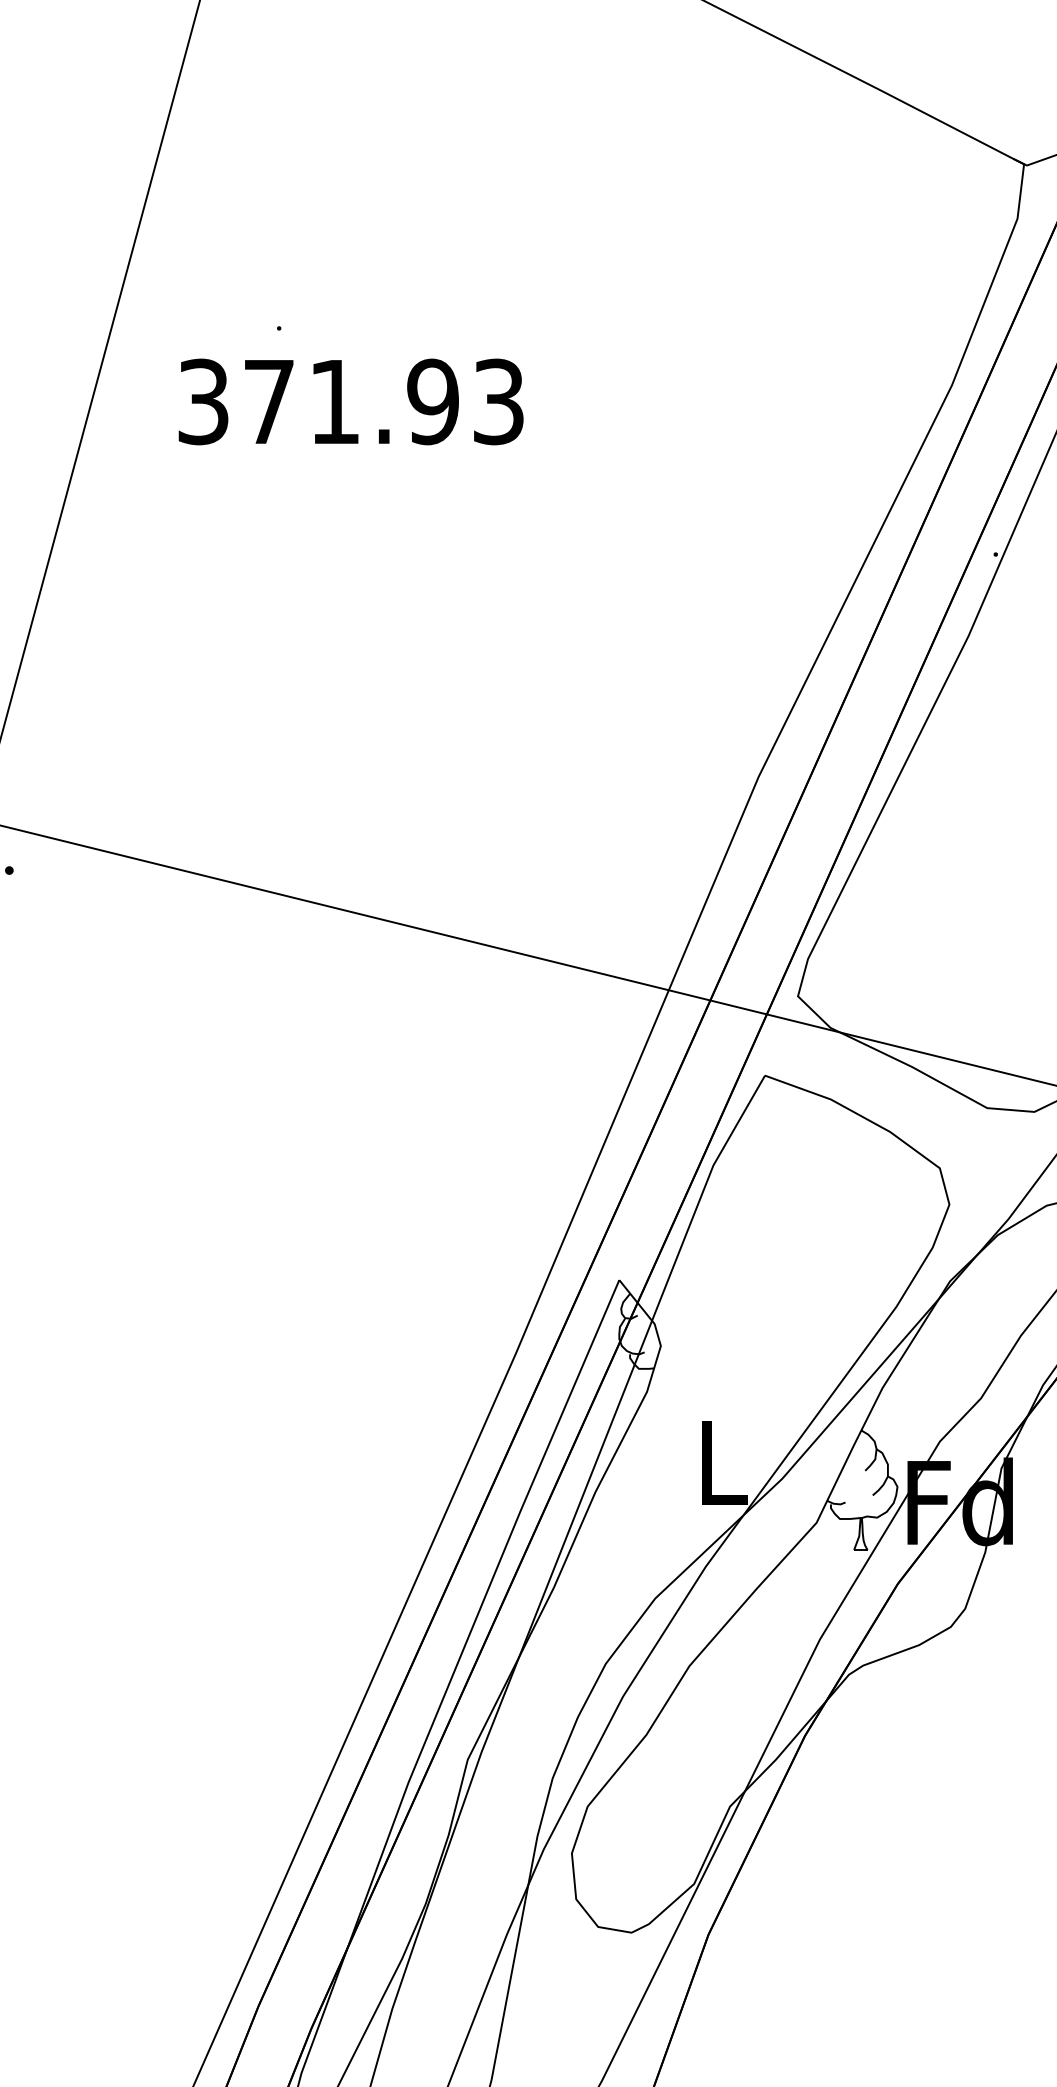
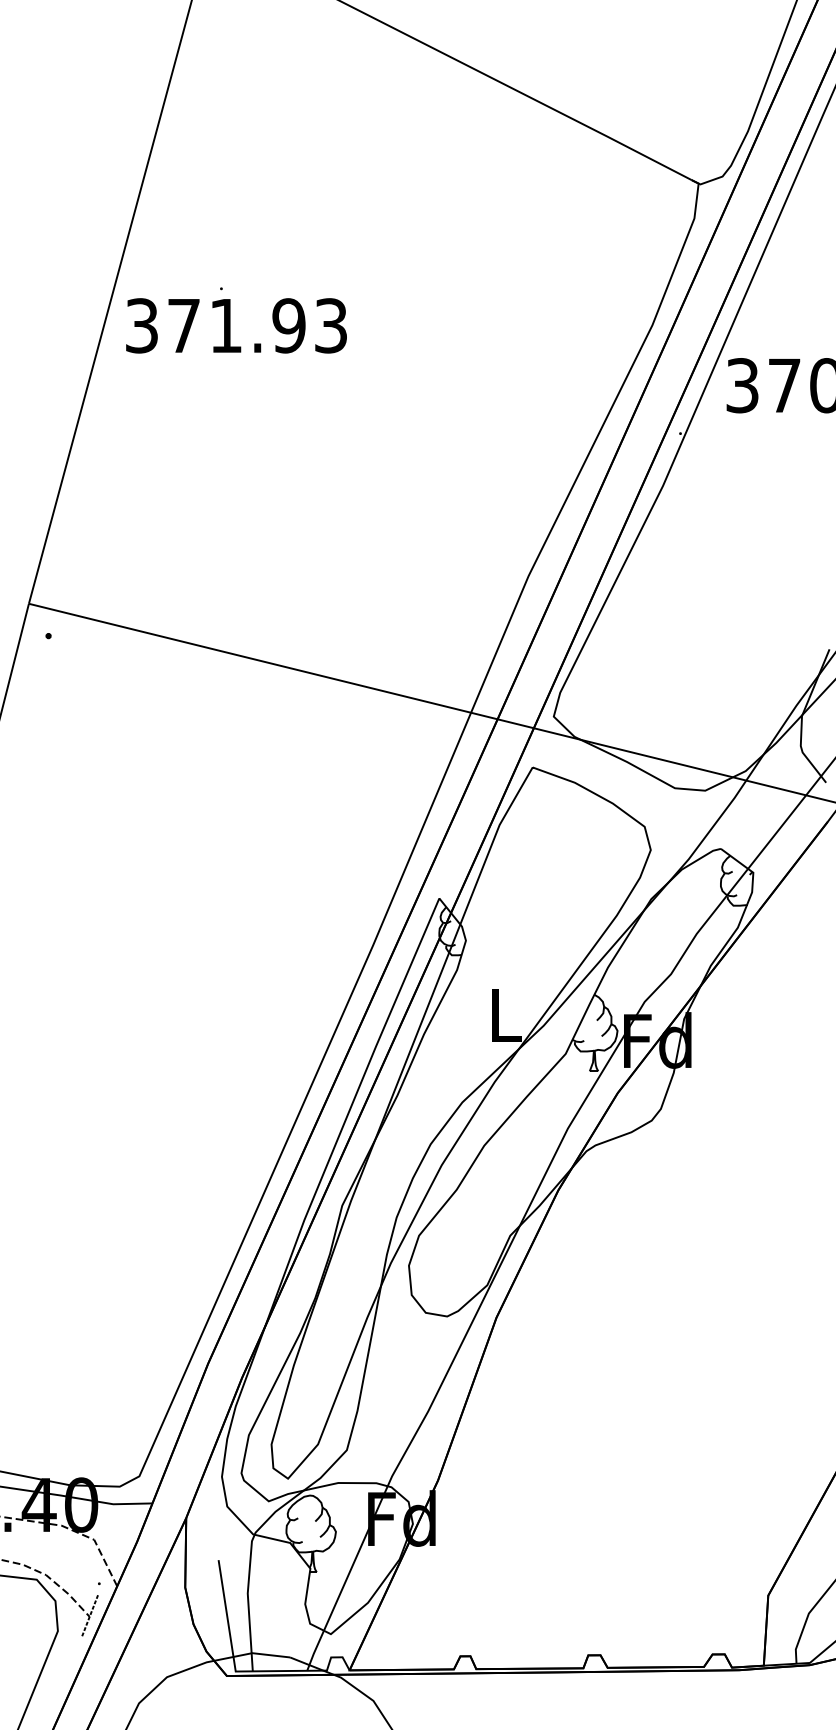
text: (351, 401) -> (236, 325), moved

